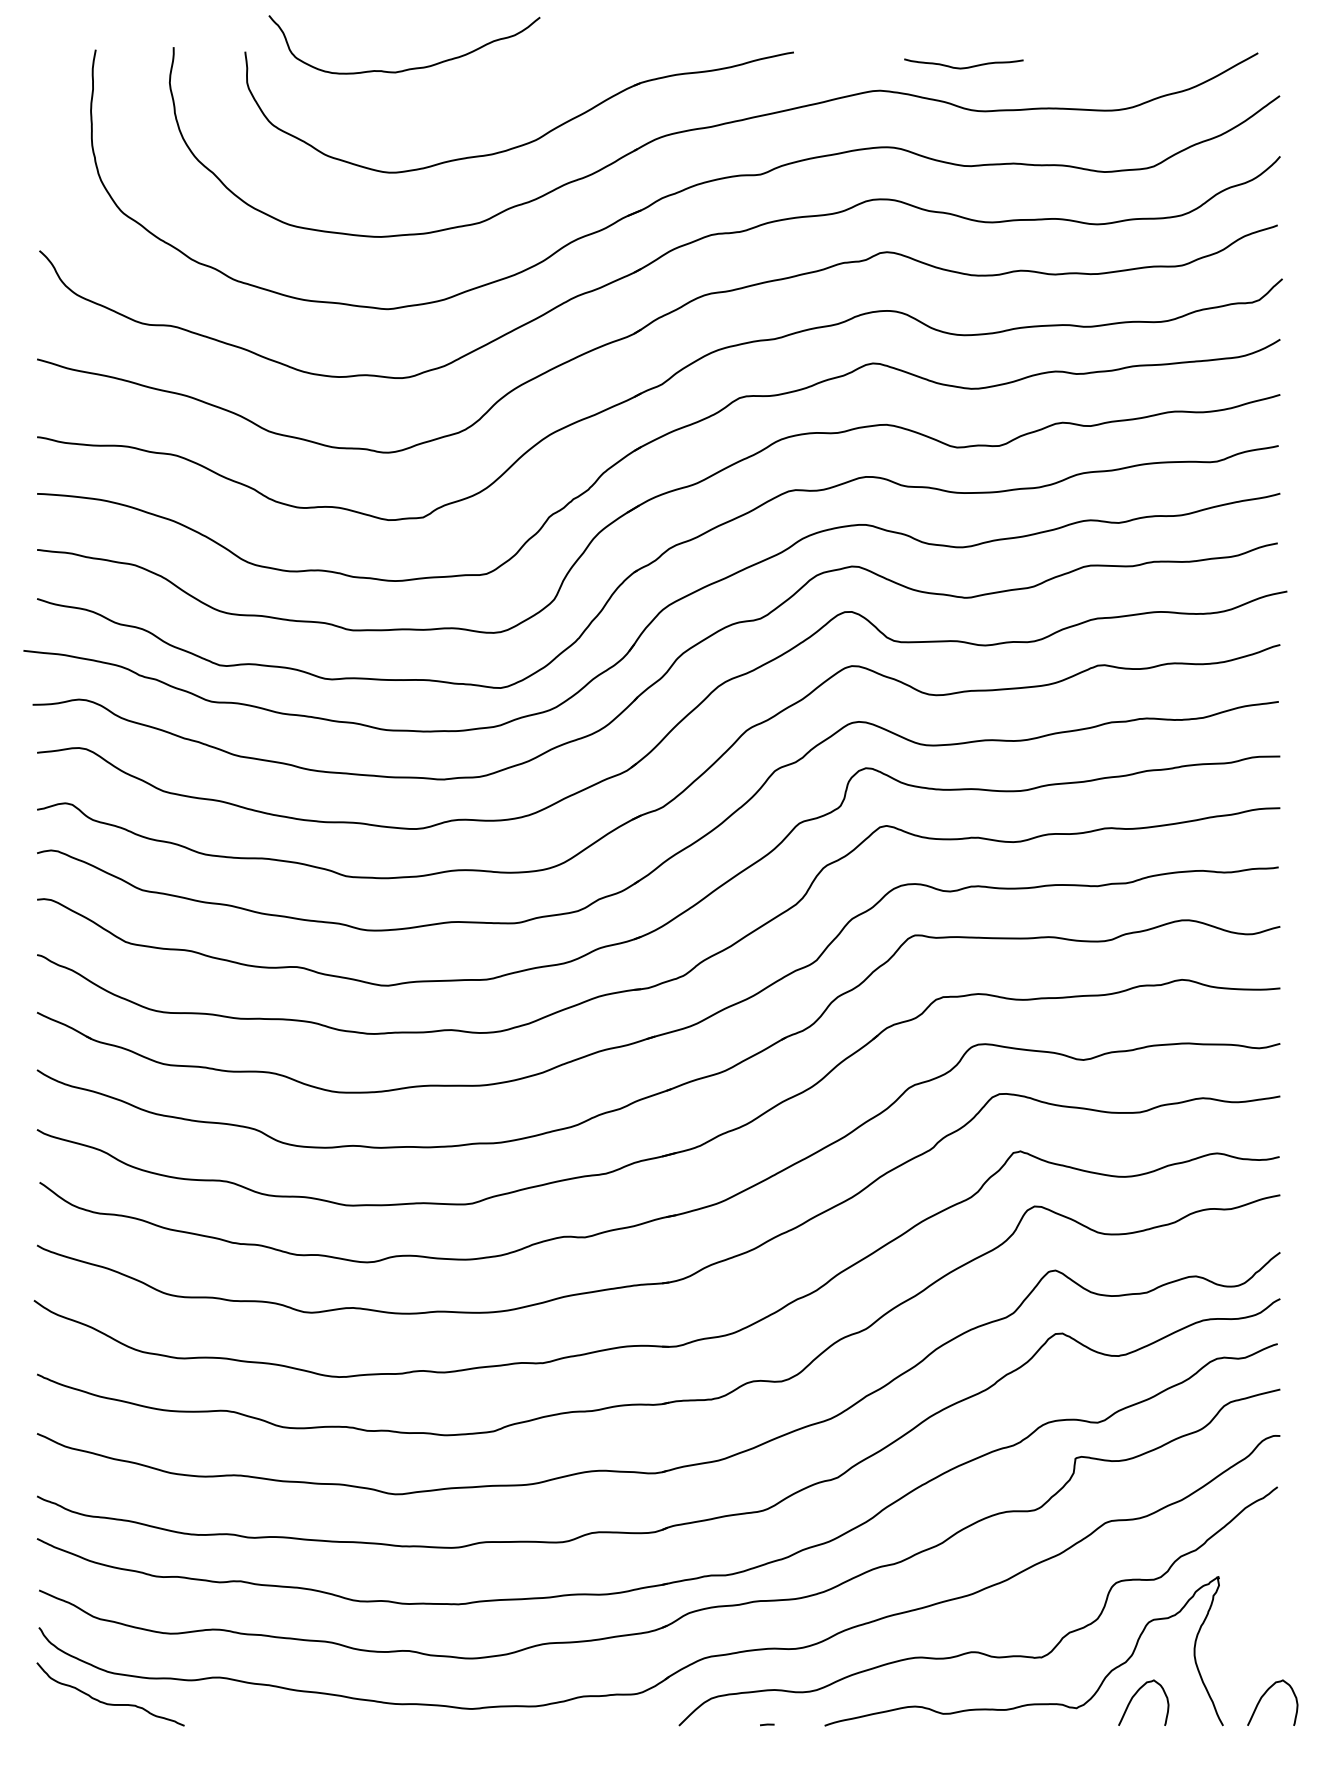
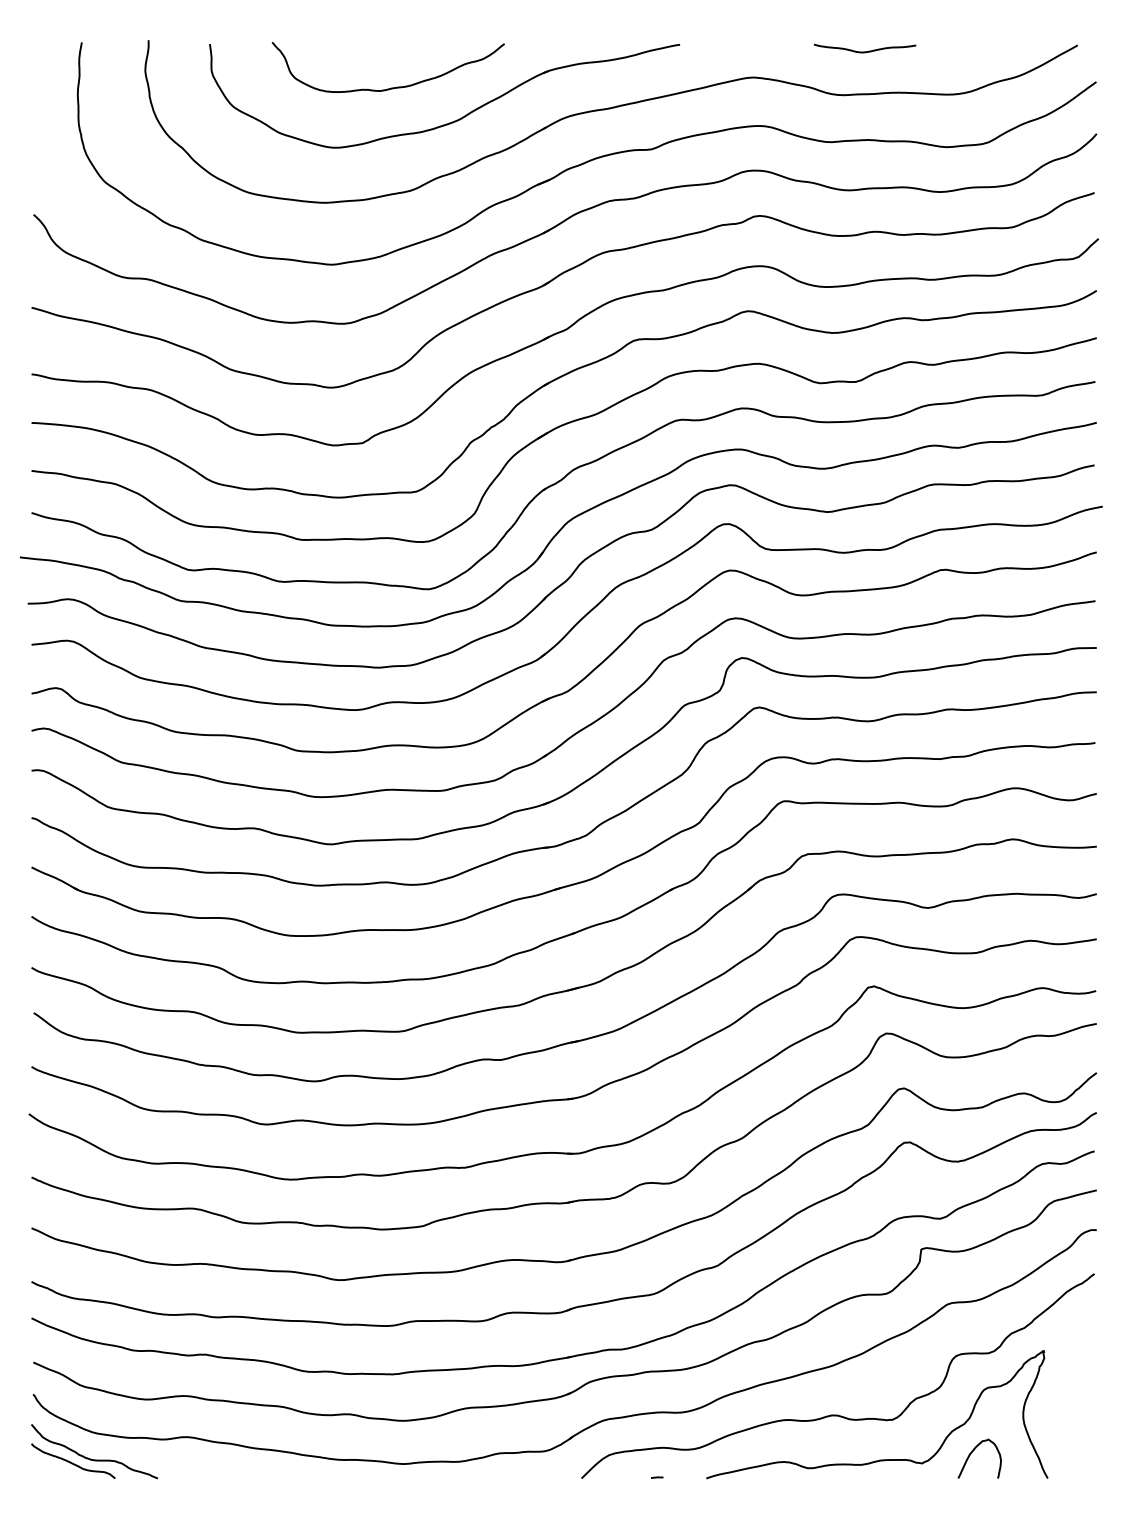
curve: (963, 67) -> (864, 51), moved
curve: (407, 68) -> (390, 87), moved
curve: (1265, 1694) -> (1084, 1451), removed
curve: (85, 1707) -> (73, 1462), added

